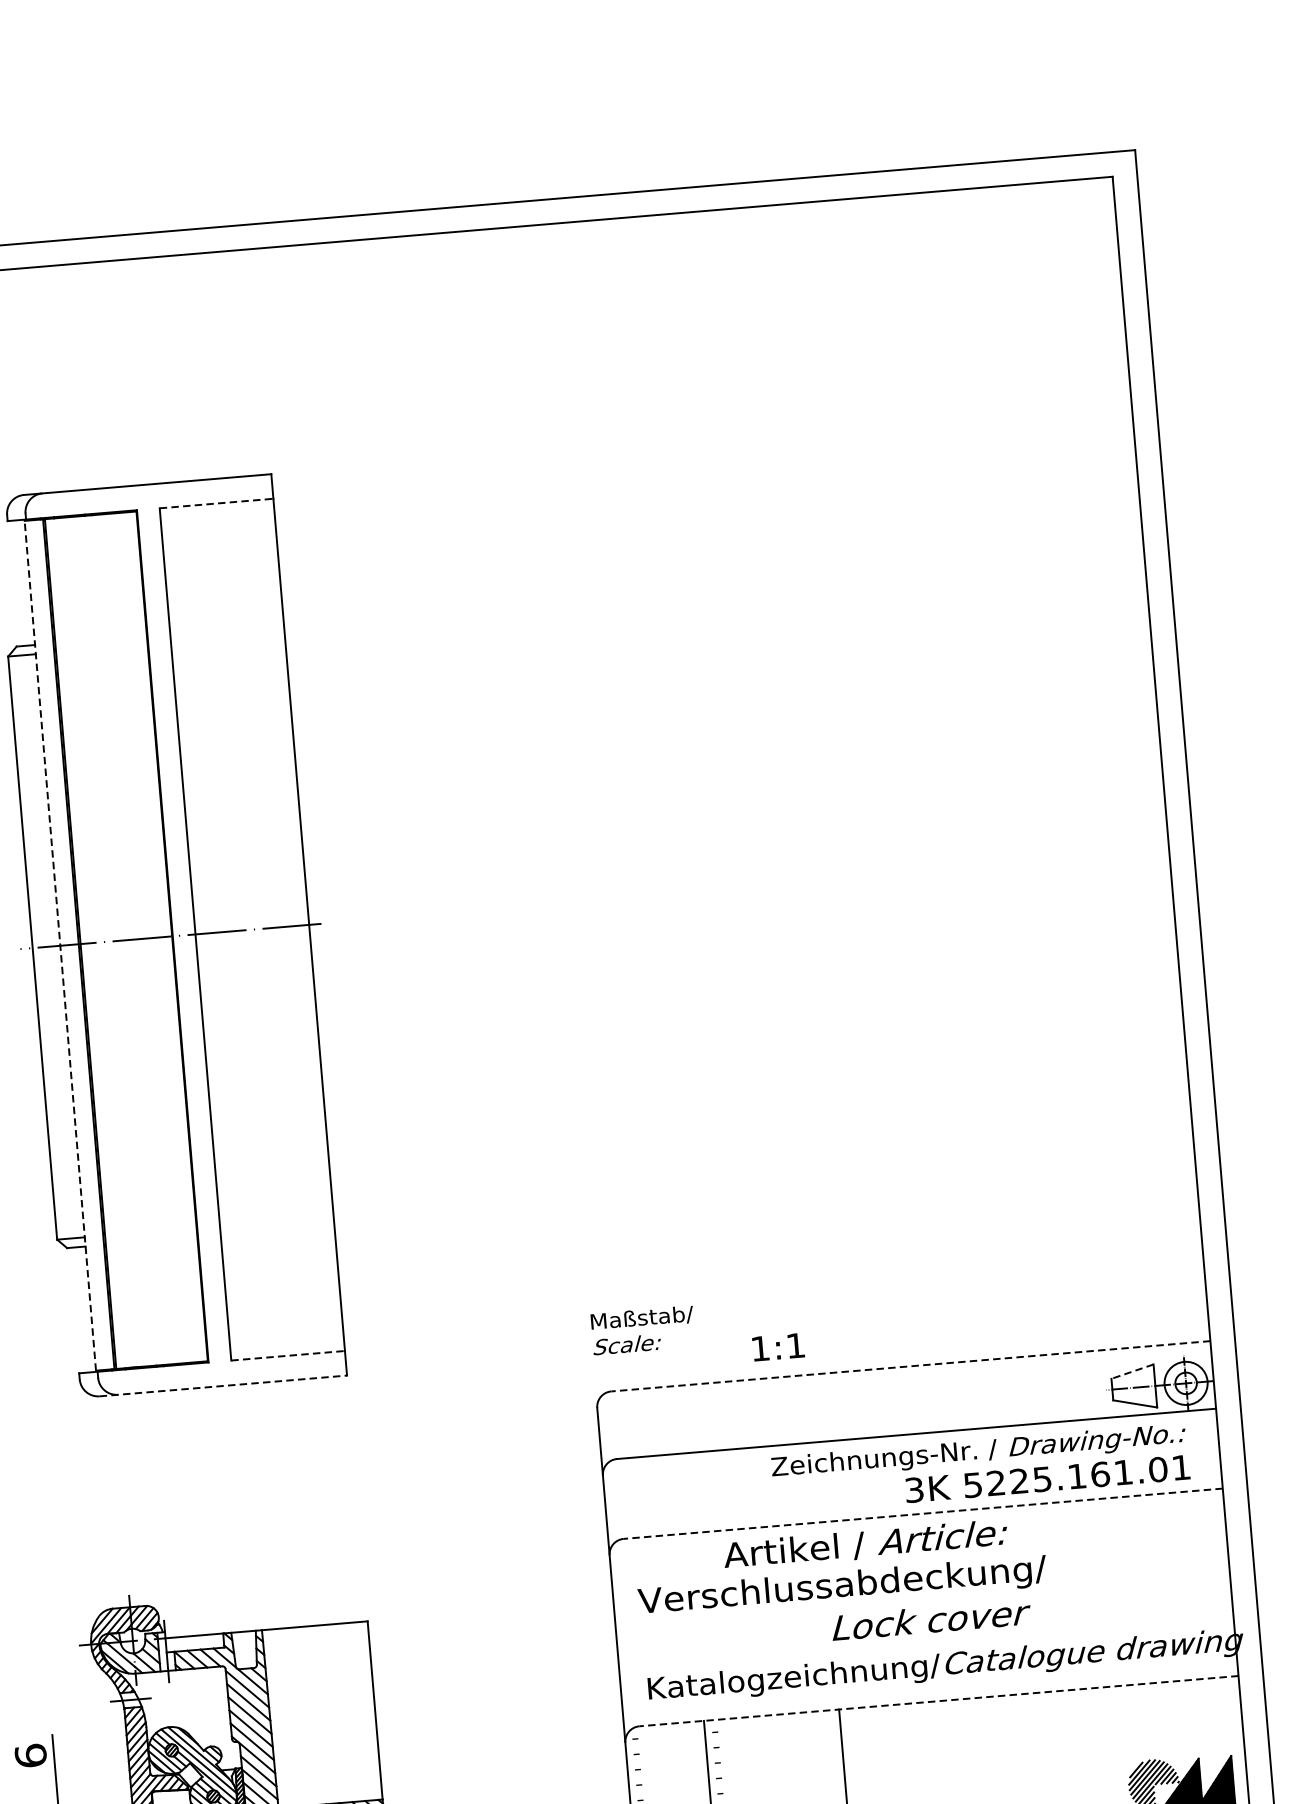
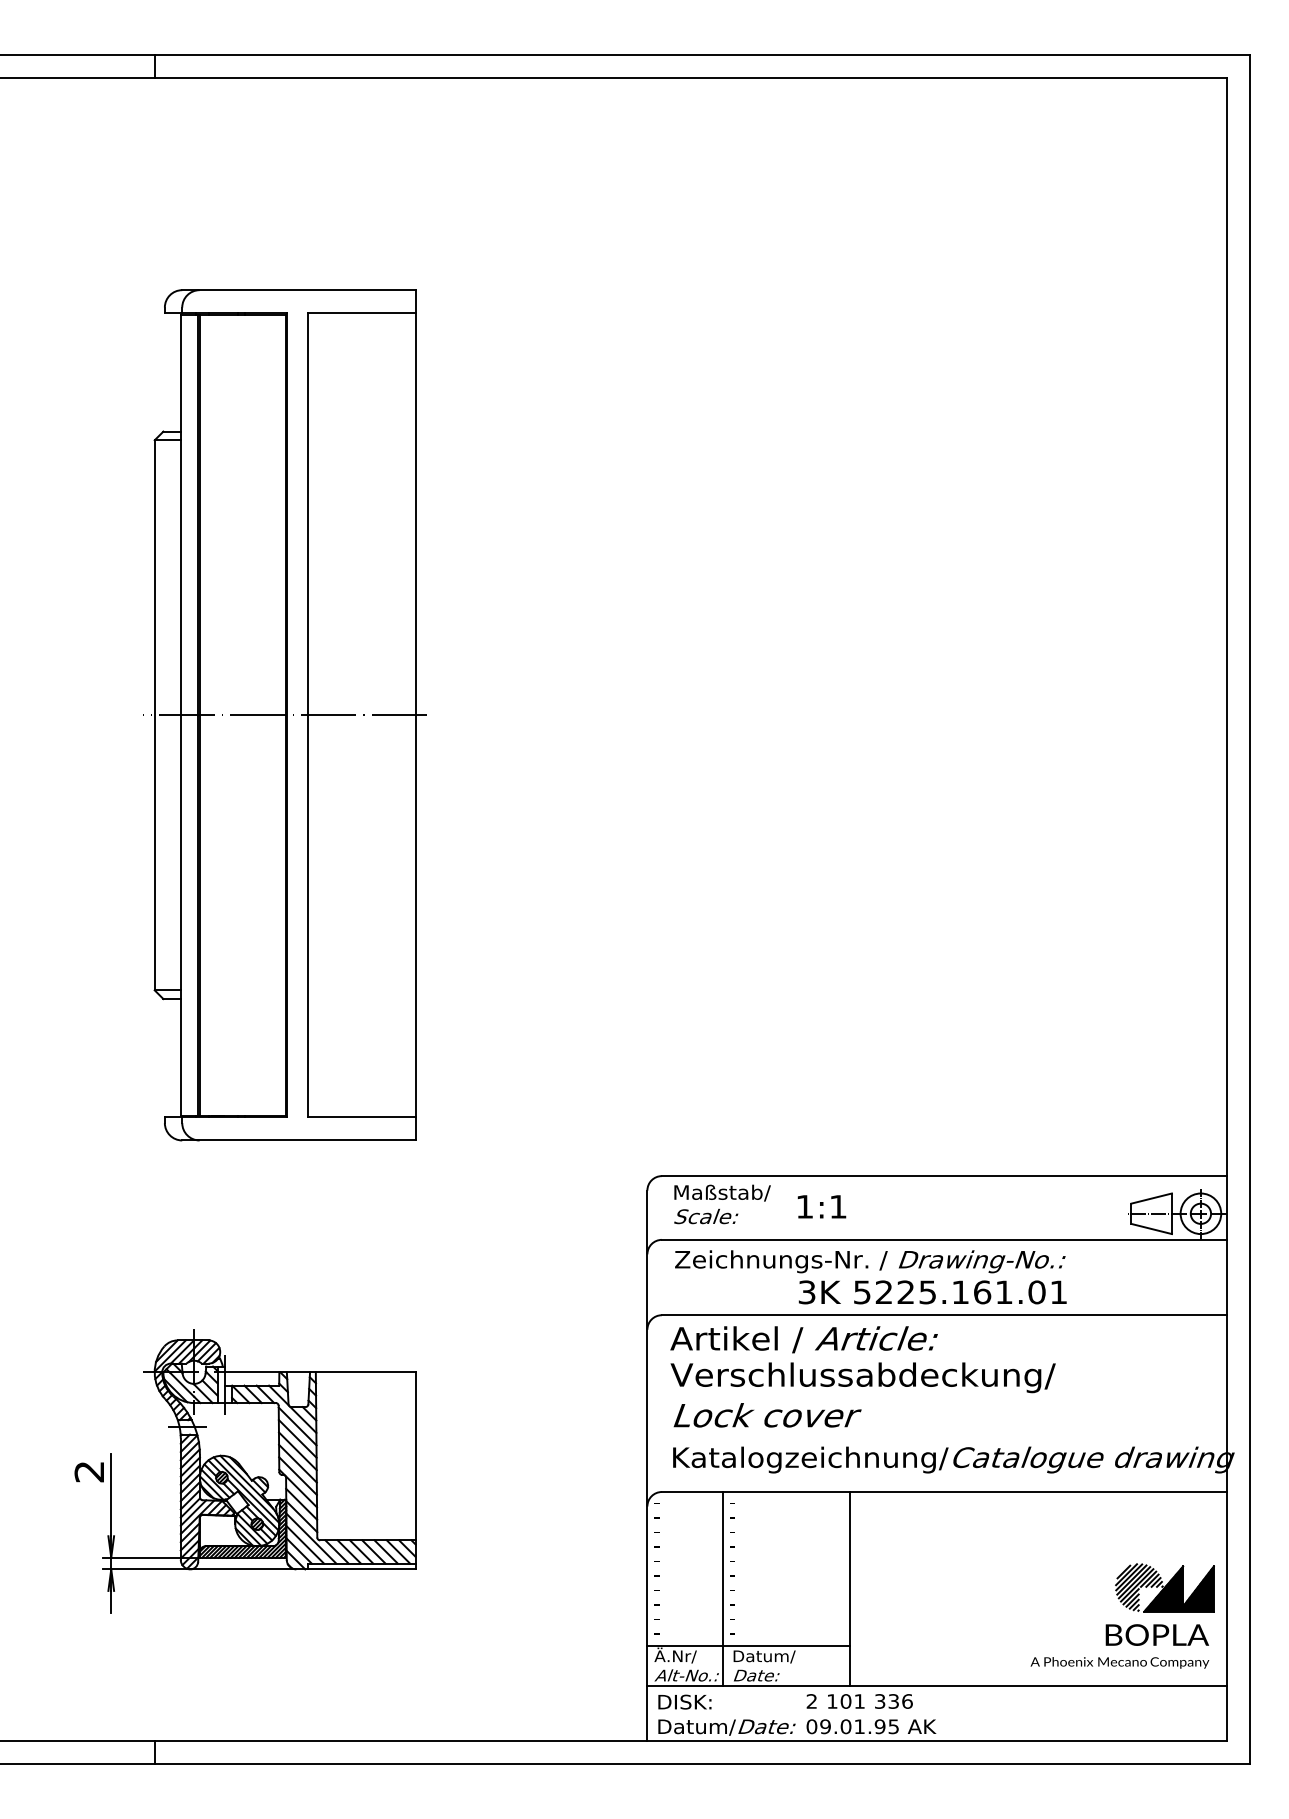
line: (216, 503) -> (361, 313), dashed -> solid
line: (60, 946) -> (180, 715), dashed -> solid
text: (643, 1330) -> (722, 1204), moved
text: (777, 1346) -> (821, 1206), moved
line: (287, 1356) -> (361, 1117), dashed -> solid
line: (910, 1366) -> (944, 1176), dashed -> solid
line: (1132, 1371) -> (1151, 1198), dashed -> solid
line: (222, 1386) -> (298, 1140), dashed -> solid
text: (980, 1468) -> (870, 1277), moved
line: (923, 1514) -> (944, 1315), dashed -> solid
text: (865, 1544) -> (803, 1339), moved
text: (931, 1620) -> (767, 1415), moved
line: (939, 1701) -> (944, 1492), dashed -> solid
text: (30, 1755) -> (89, 1471), 6 -> 2

